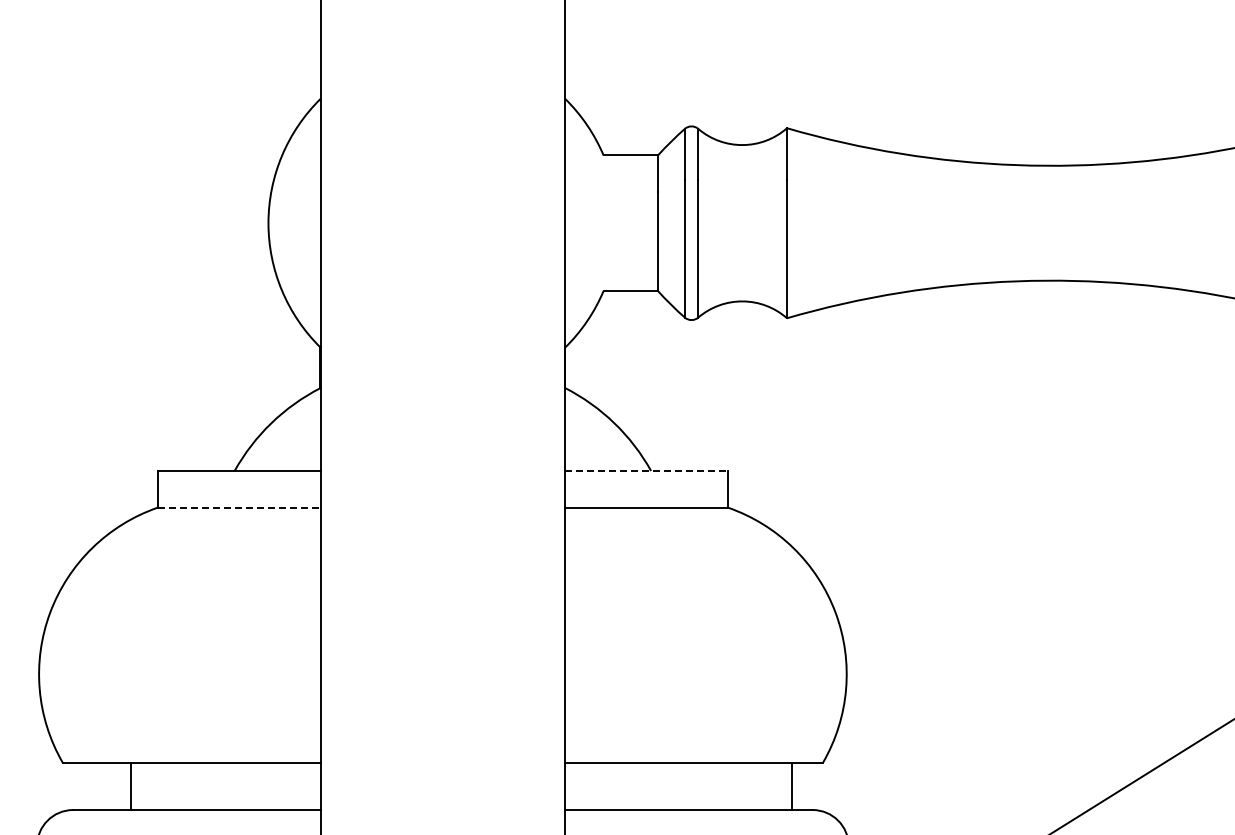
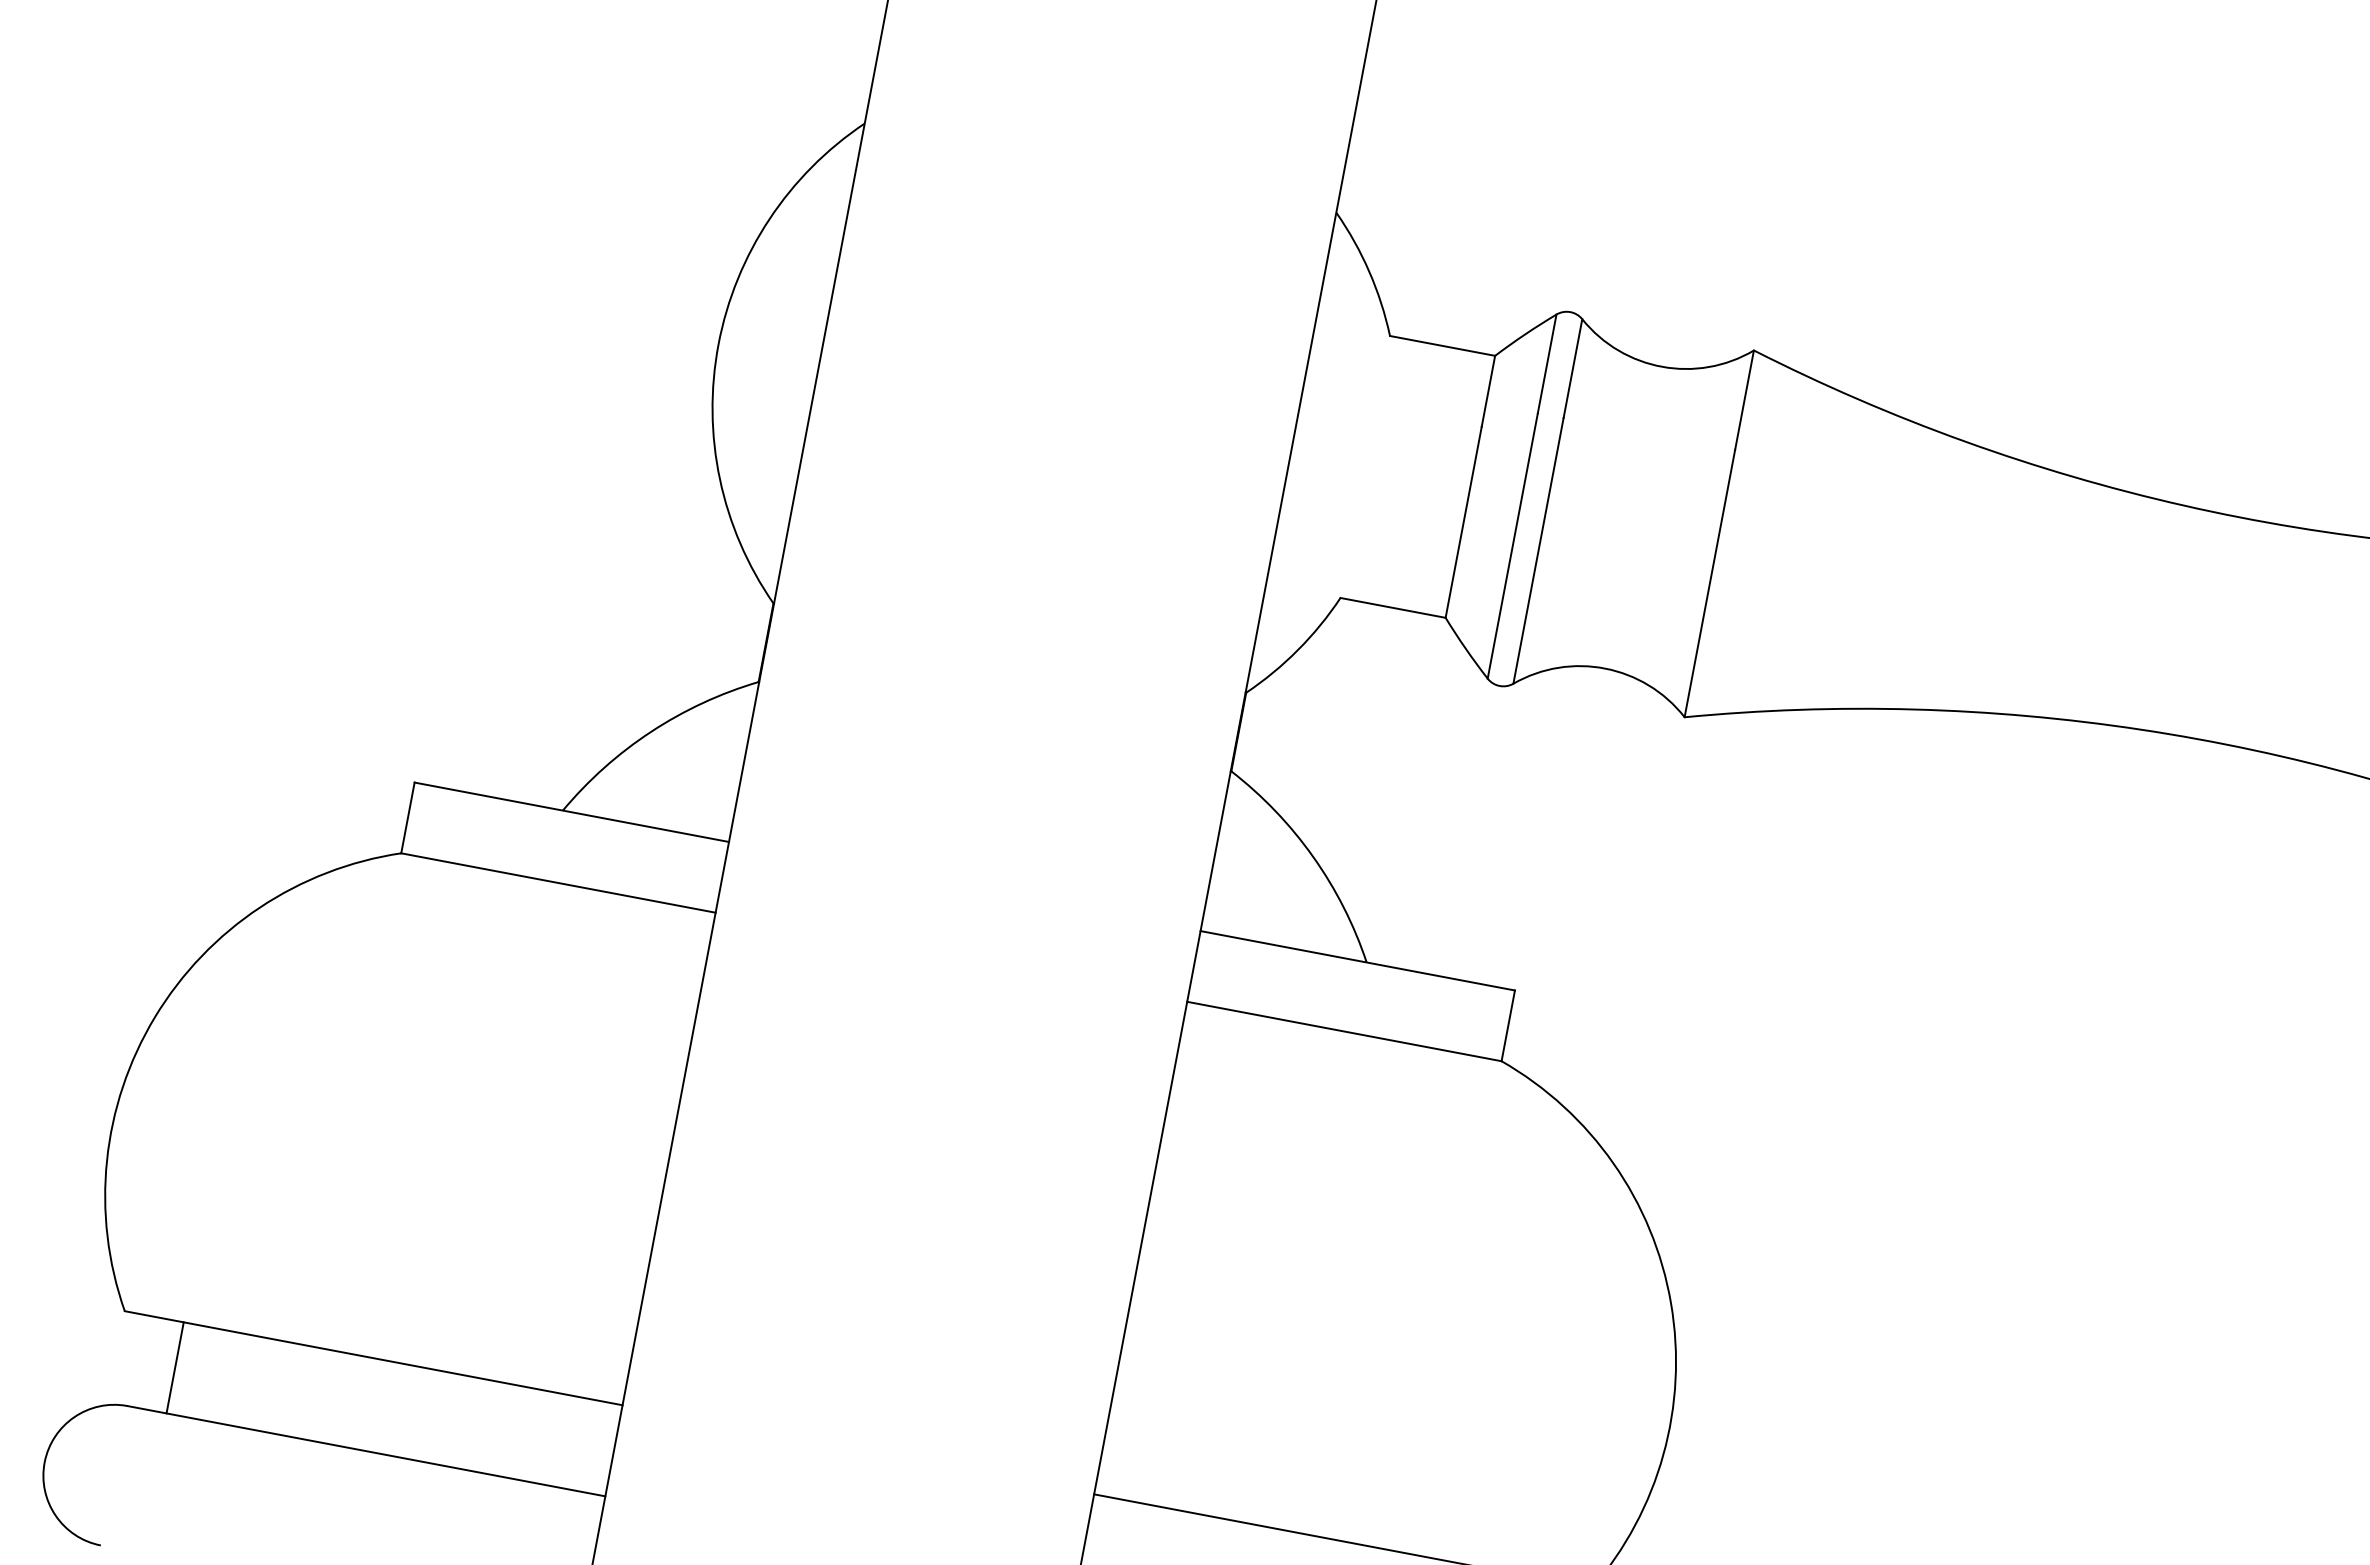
line: (647, 470) -> (1359, 960), dashed -> solid
line: (239, 507) -> (558, 882), dashed -> solid
line: (131, 786) -> (175, 1368), moved

